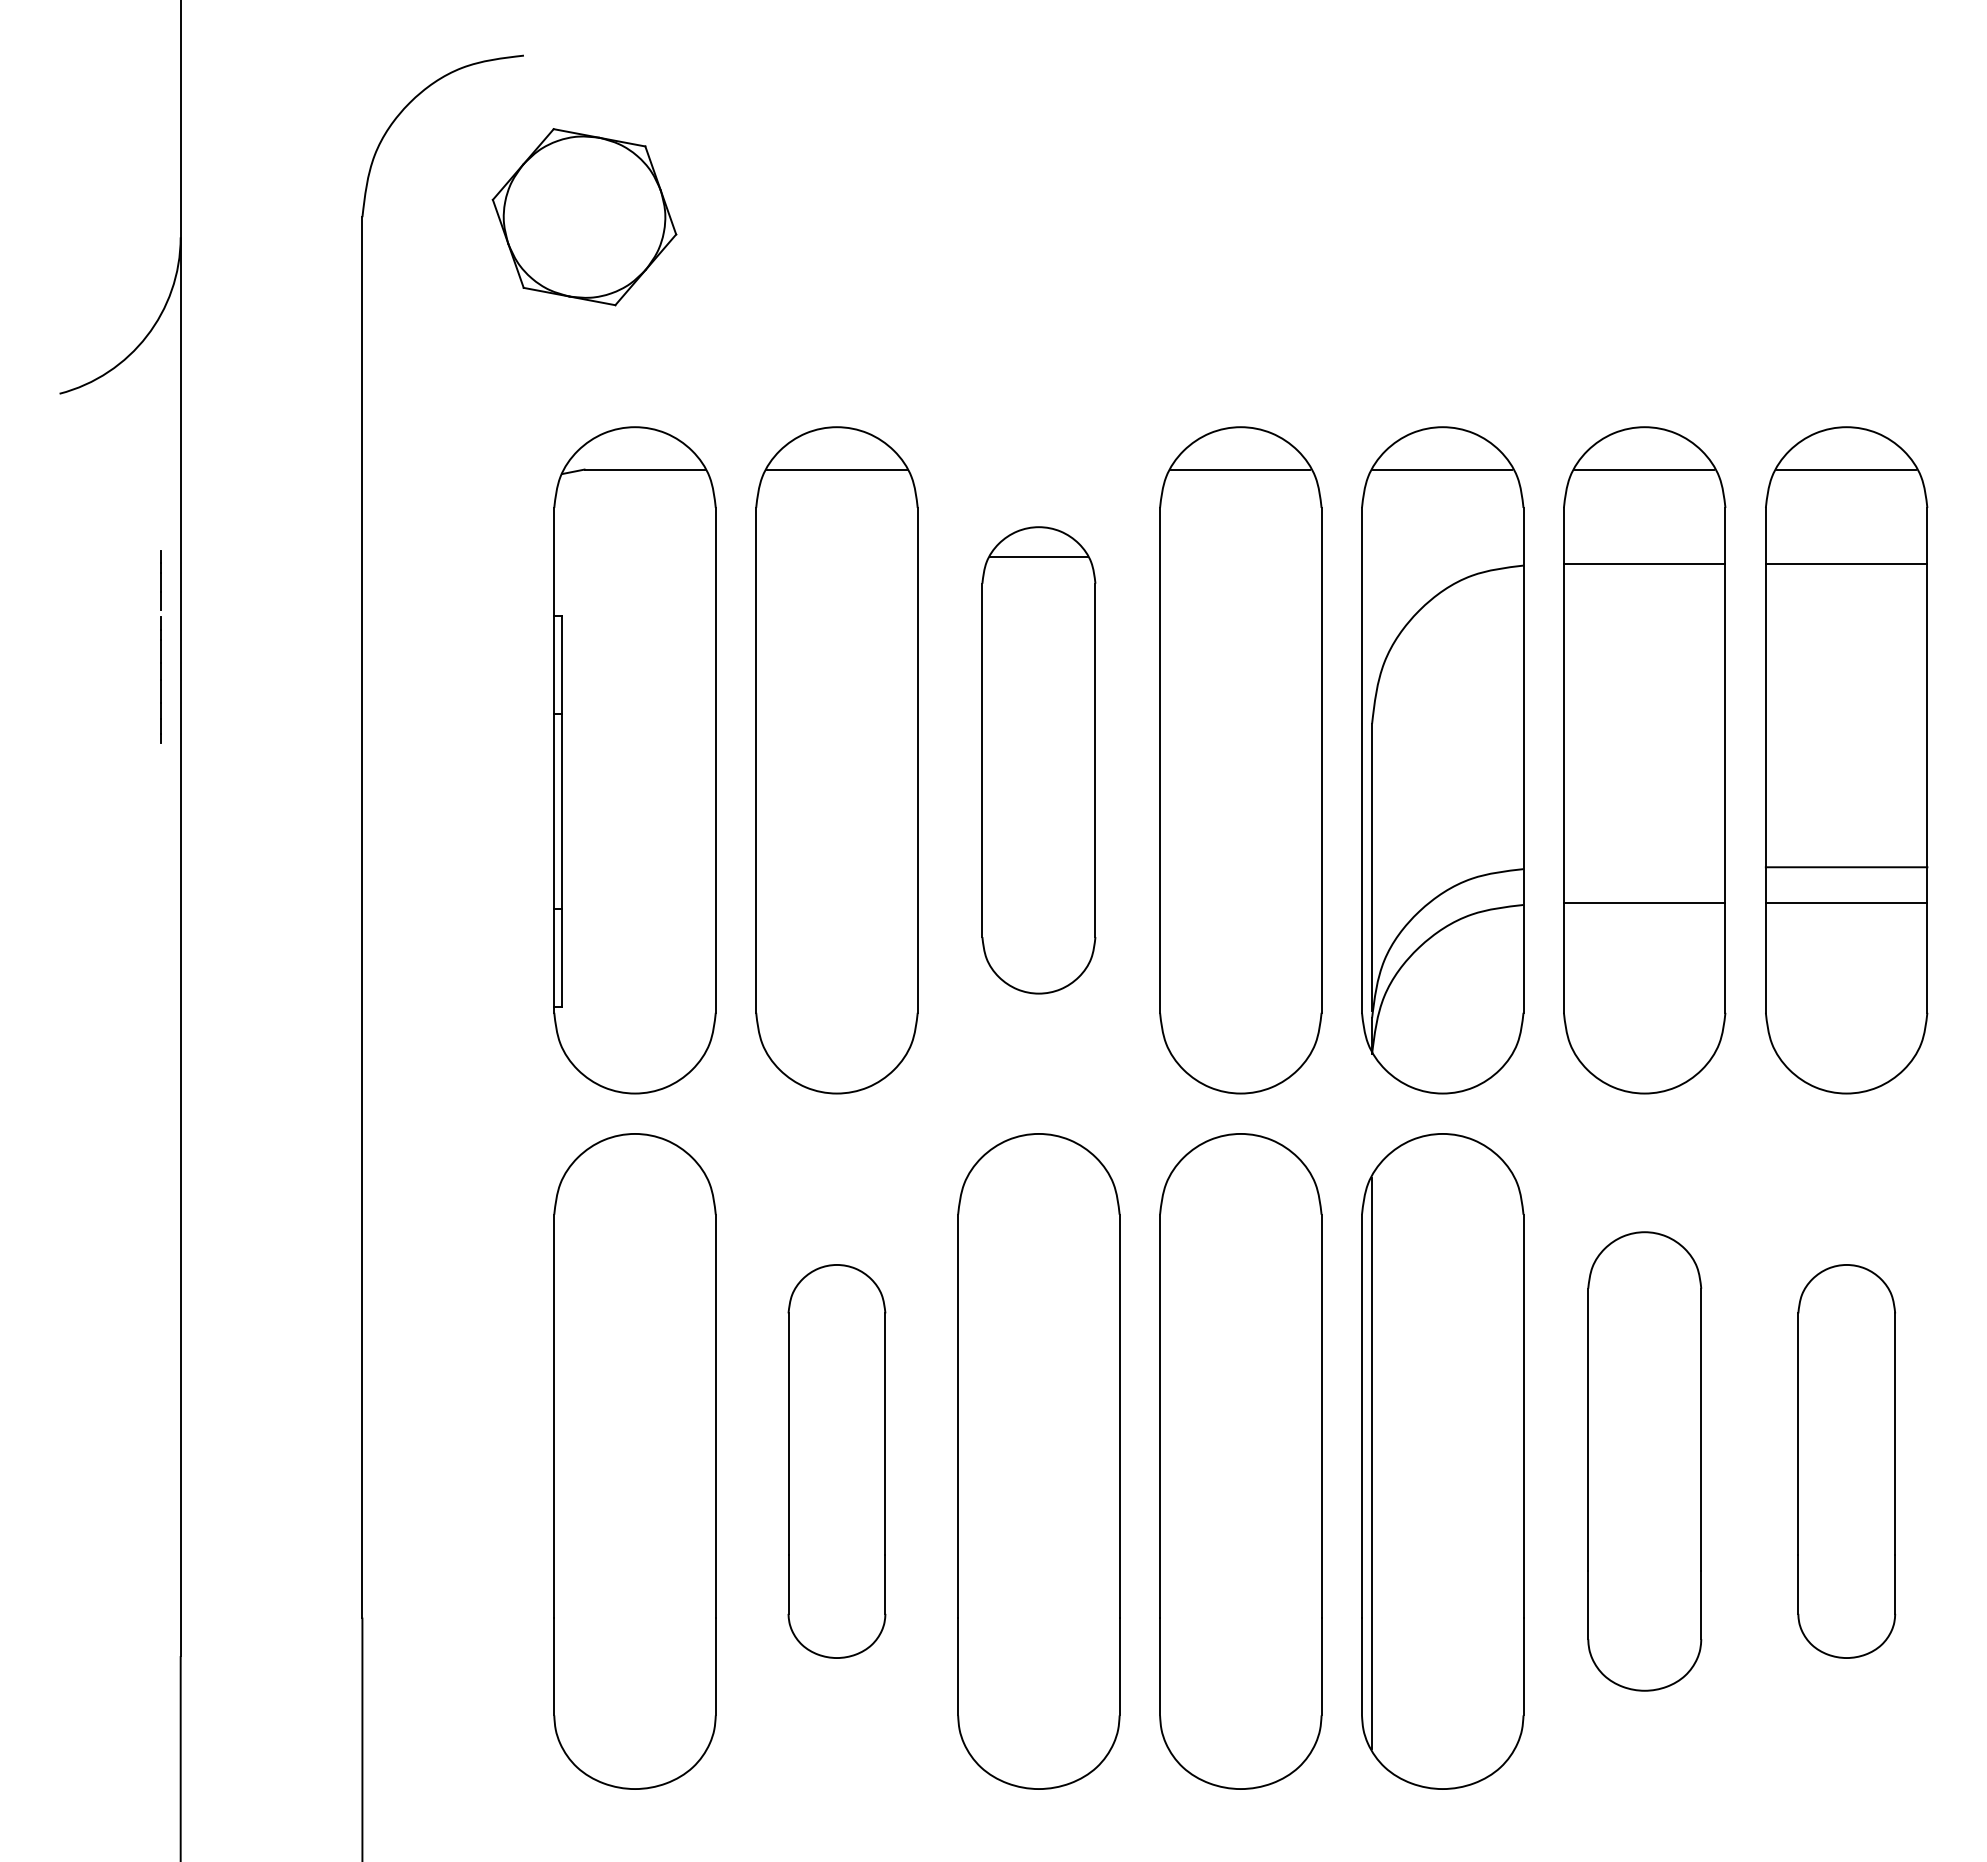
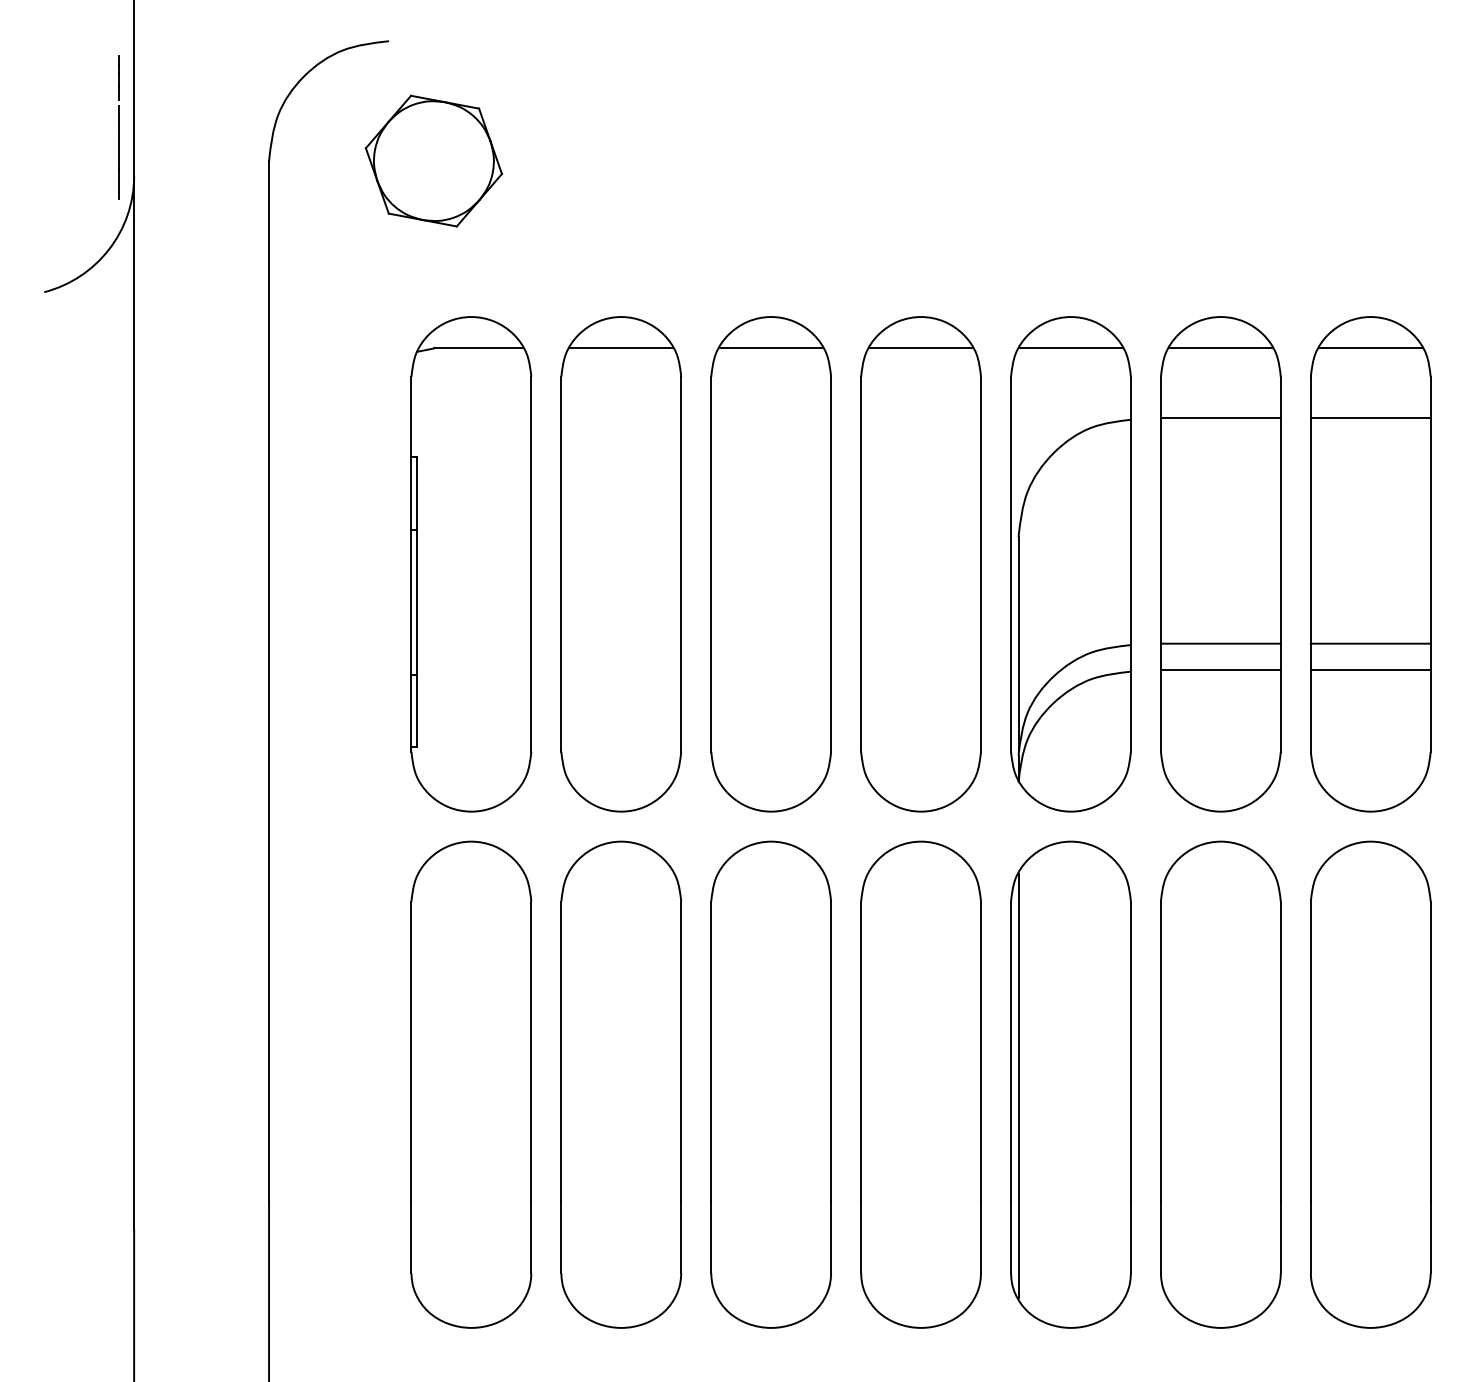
line: (160, 646) -> (119, 127), moved
part: (1038, 760) -> (770, 564), size x1.43
line: (1644, 867) -> (1220, 643), added
part: (836, 1461) -> (620, 1084), size x1.67
part: (1644, 1461) -> (1220, 1084), size x1.43
part: (1846, 1461) -> (1370, 1084), size x1.67

